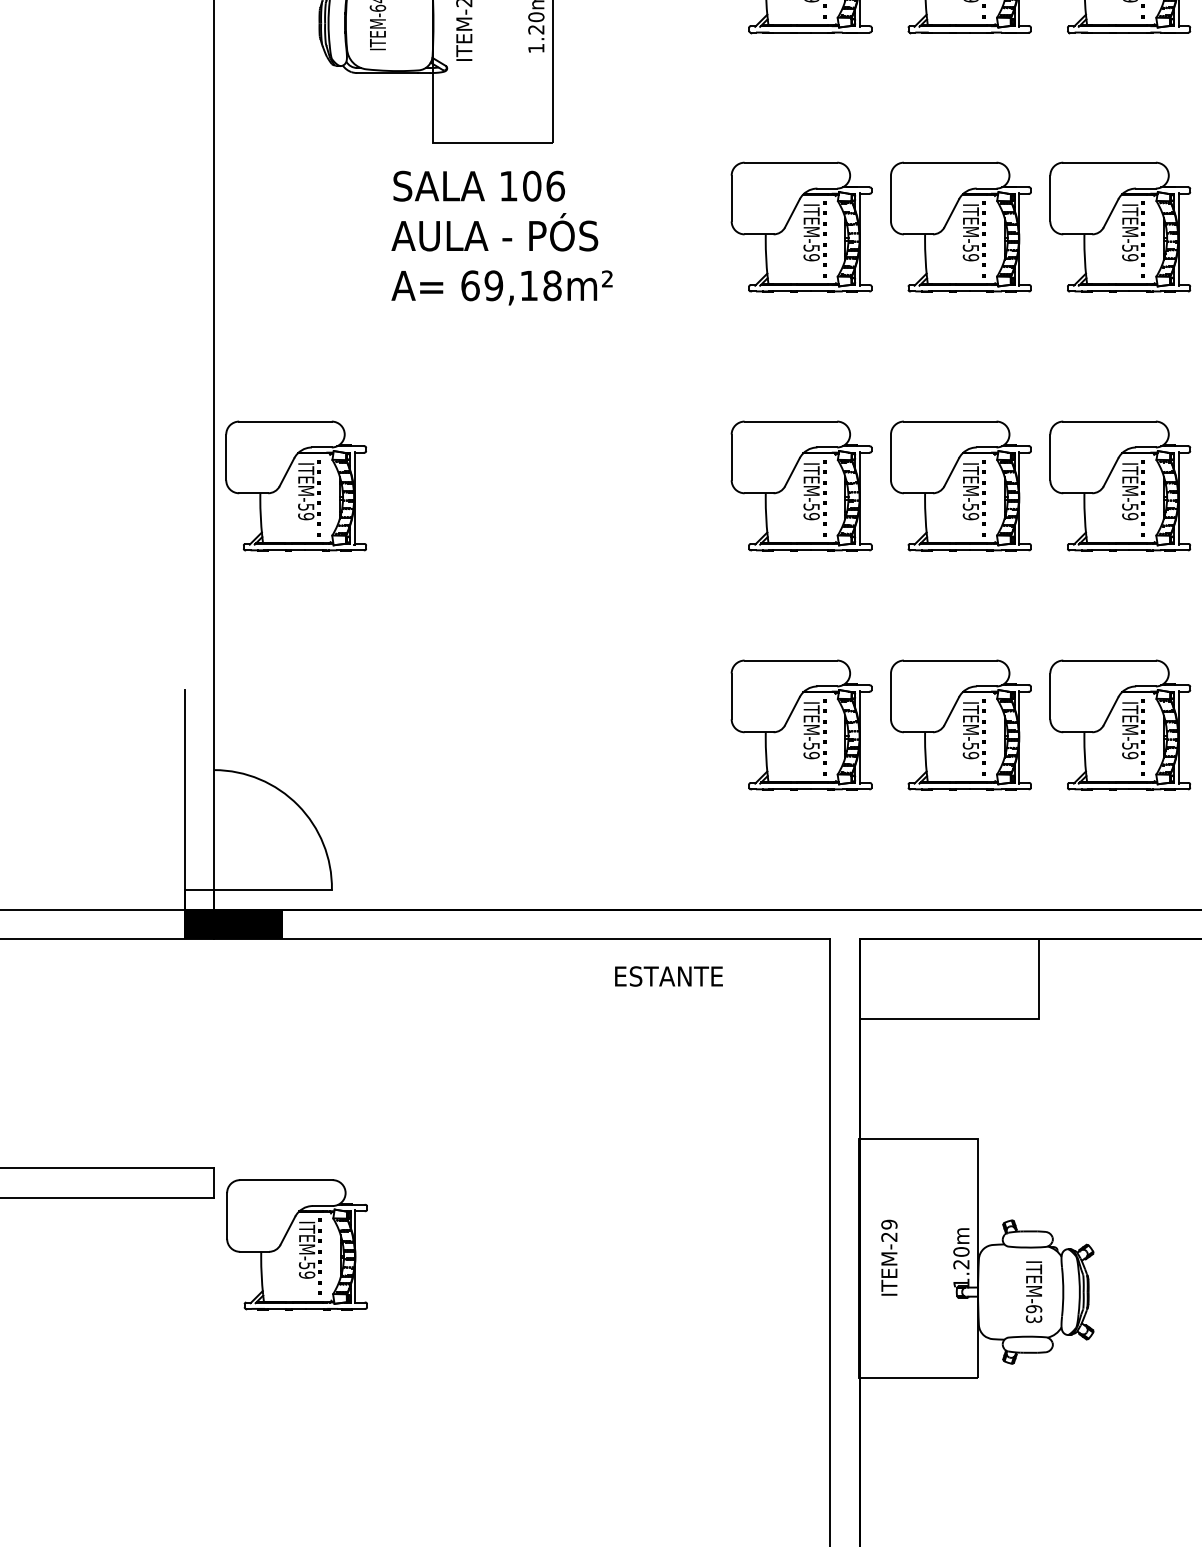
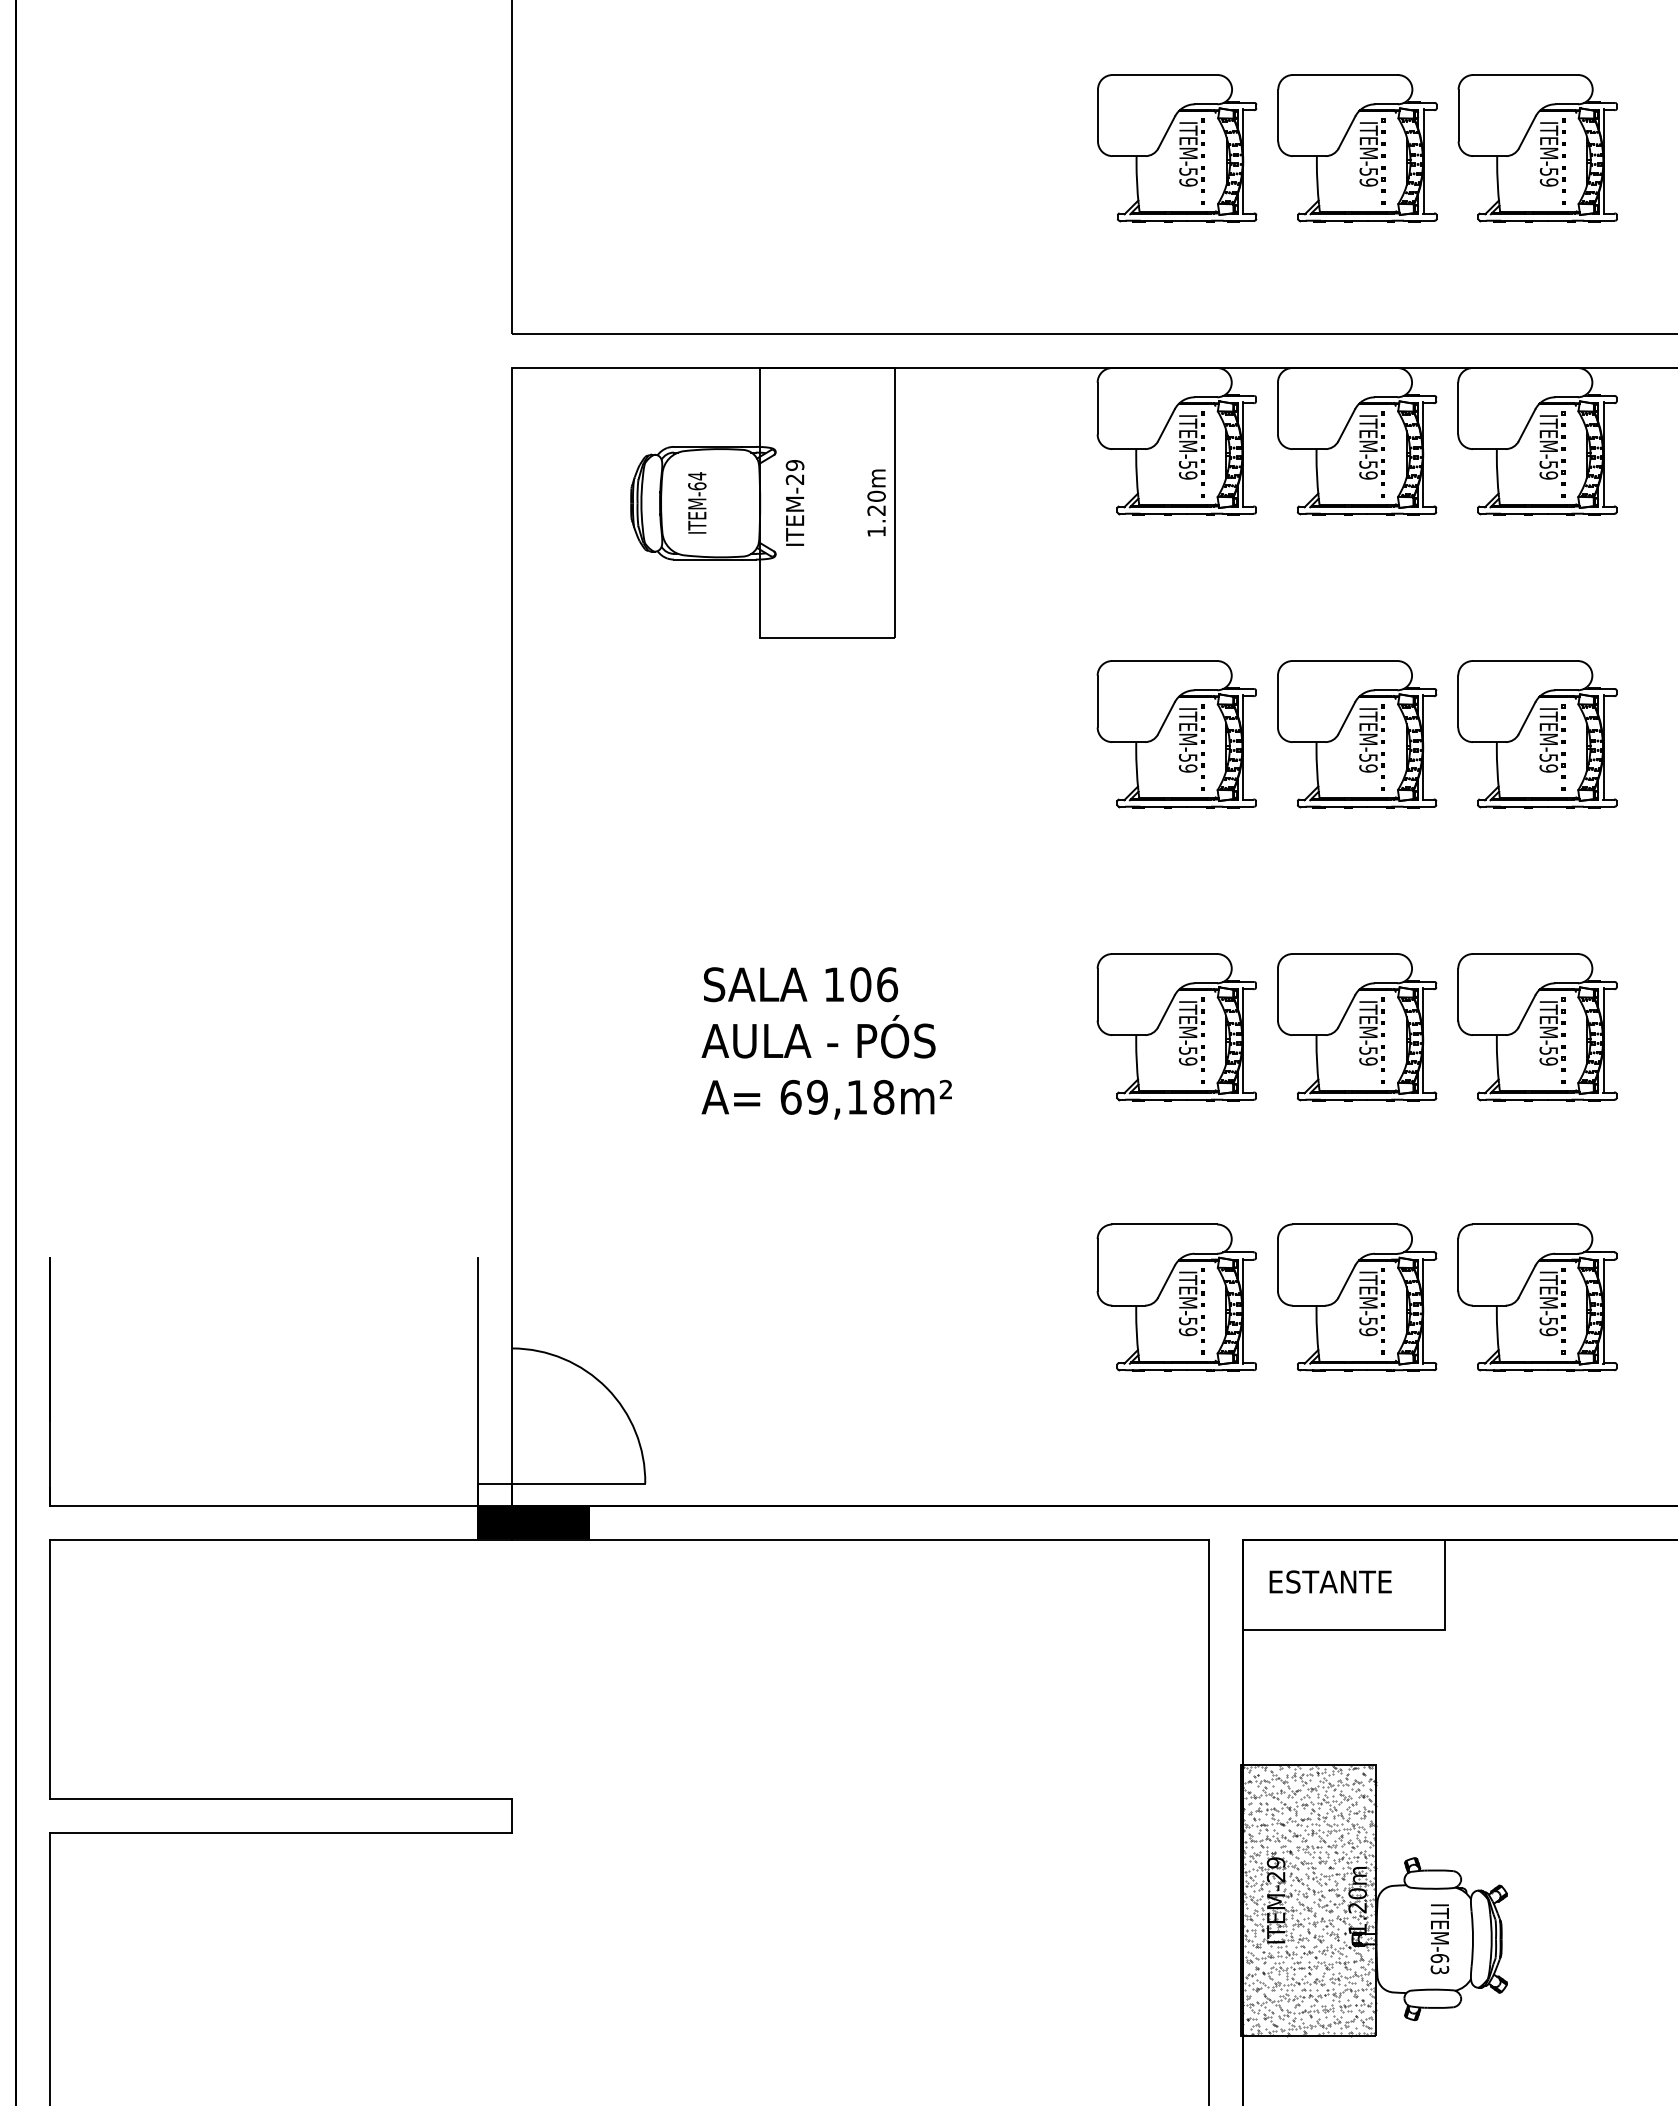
text: (501, 238) -> (826, 1043), moved
part: (295, 486) -> (604, 1027), removed
text: (668, 976) -> (1330, 1581), moved
part: (296, 1244) -> (605, 1885), removed
hatch: (917, 1257) -> (1308, 1900), added

